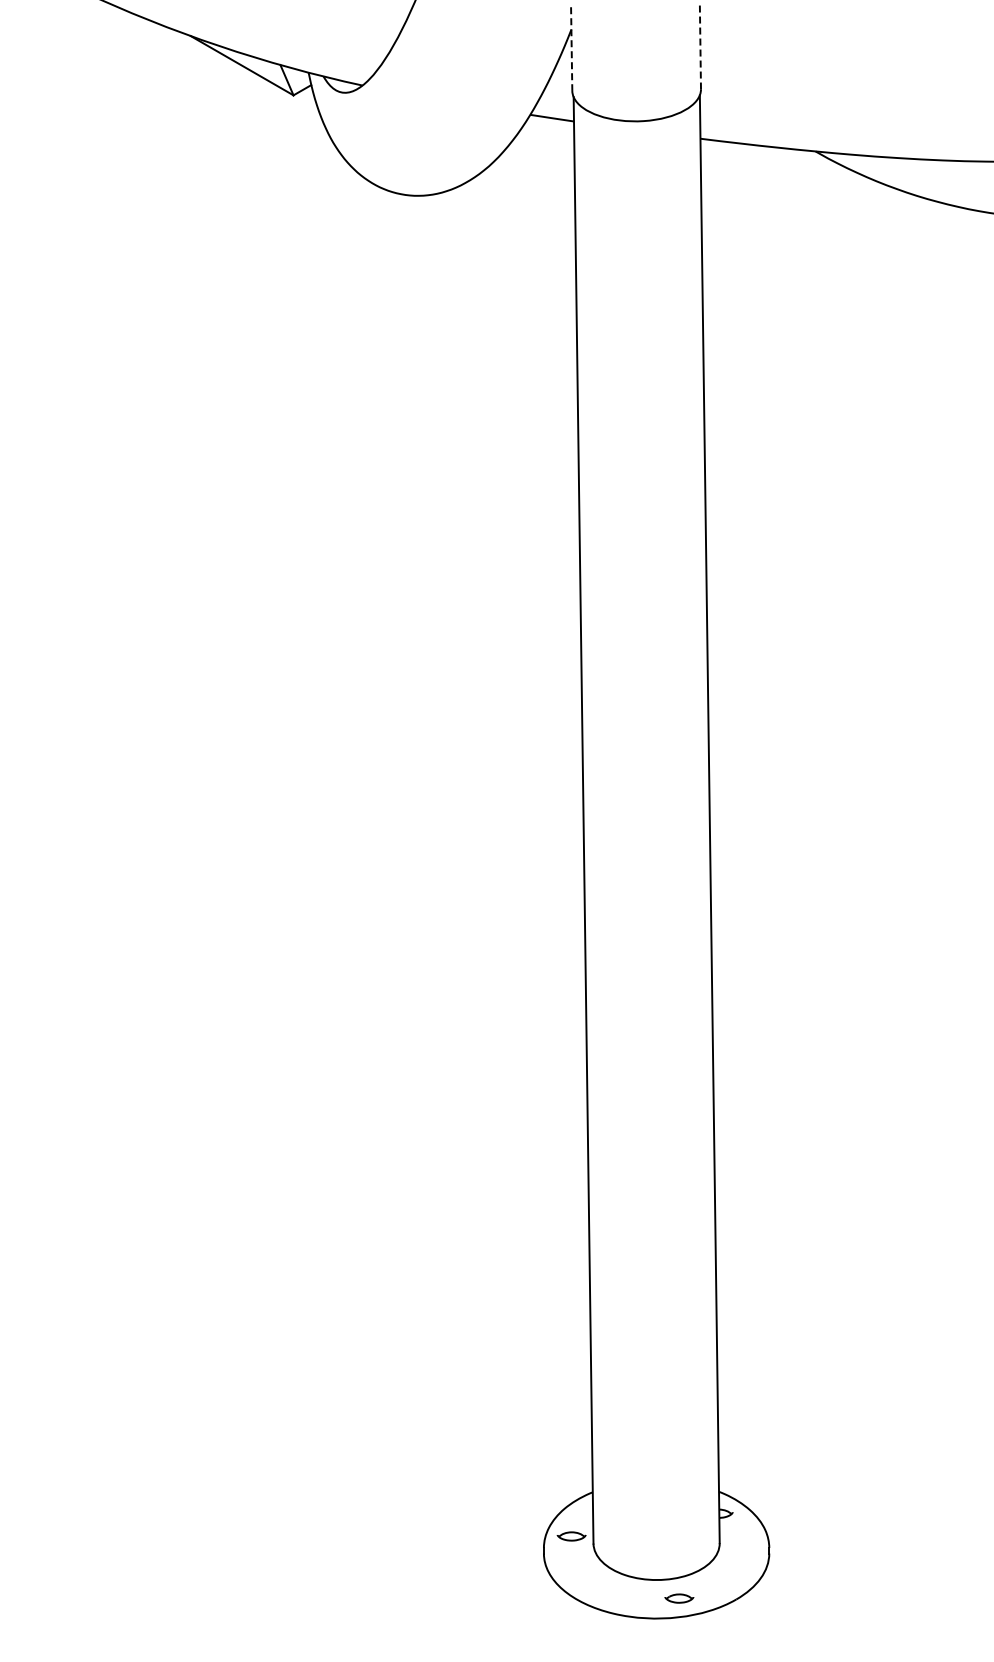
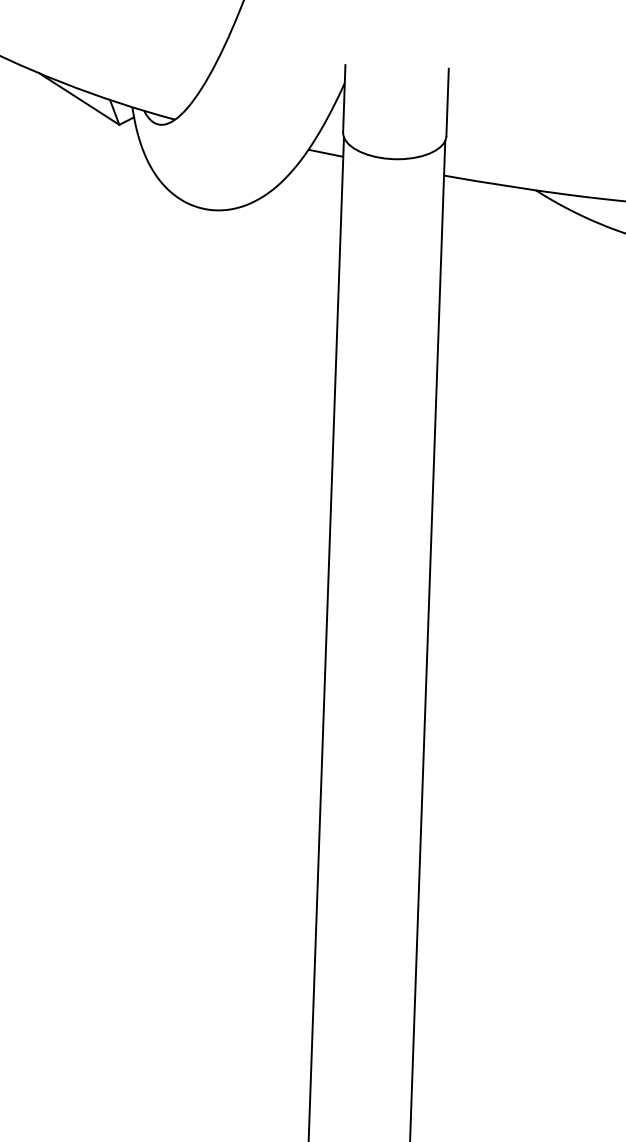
line: (700, 47) -> (447, 102), dashed -> solid
line: (571, 49) -> (344, 98), dashed -> solid

